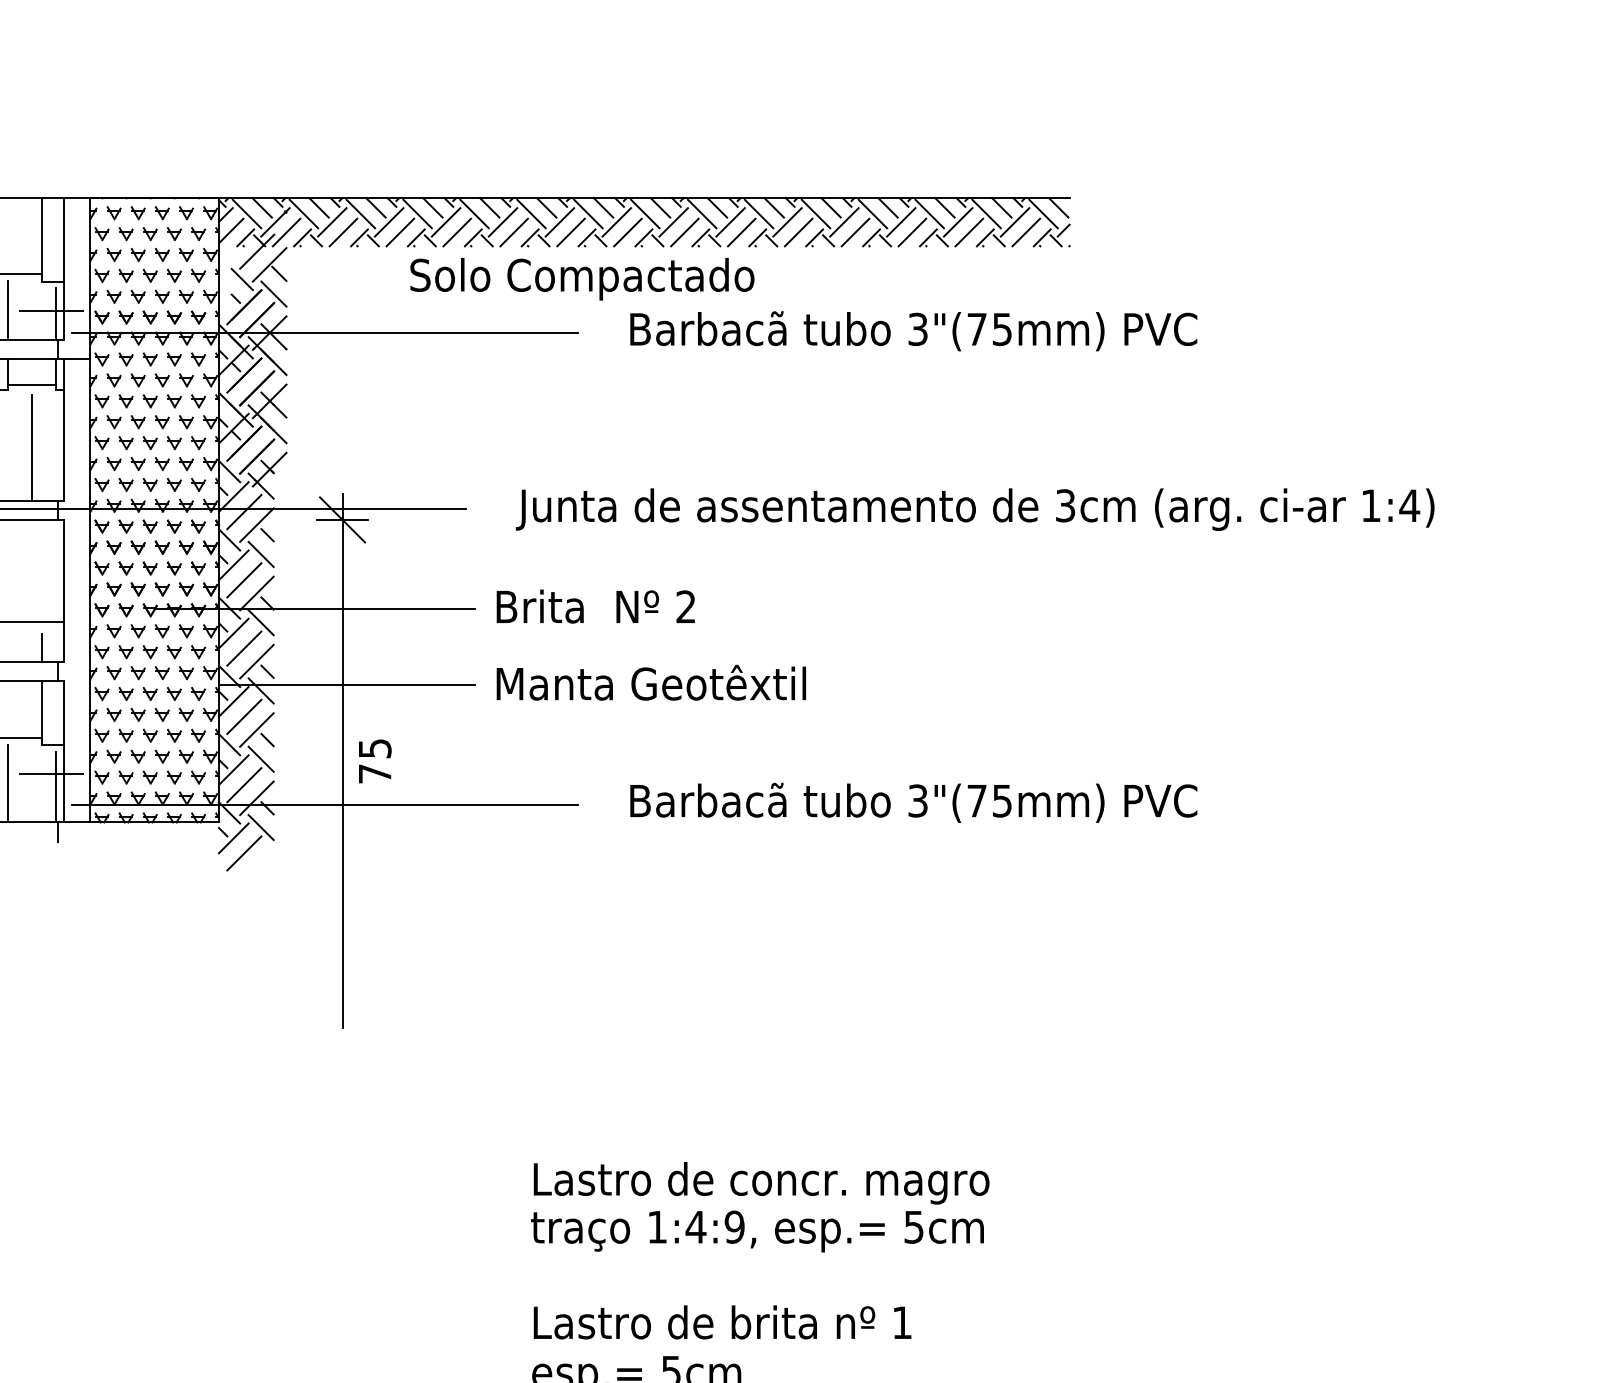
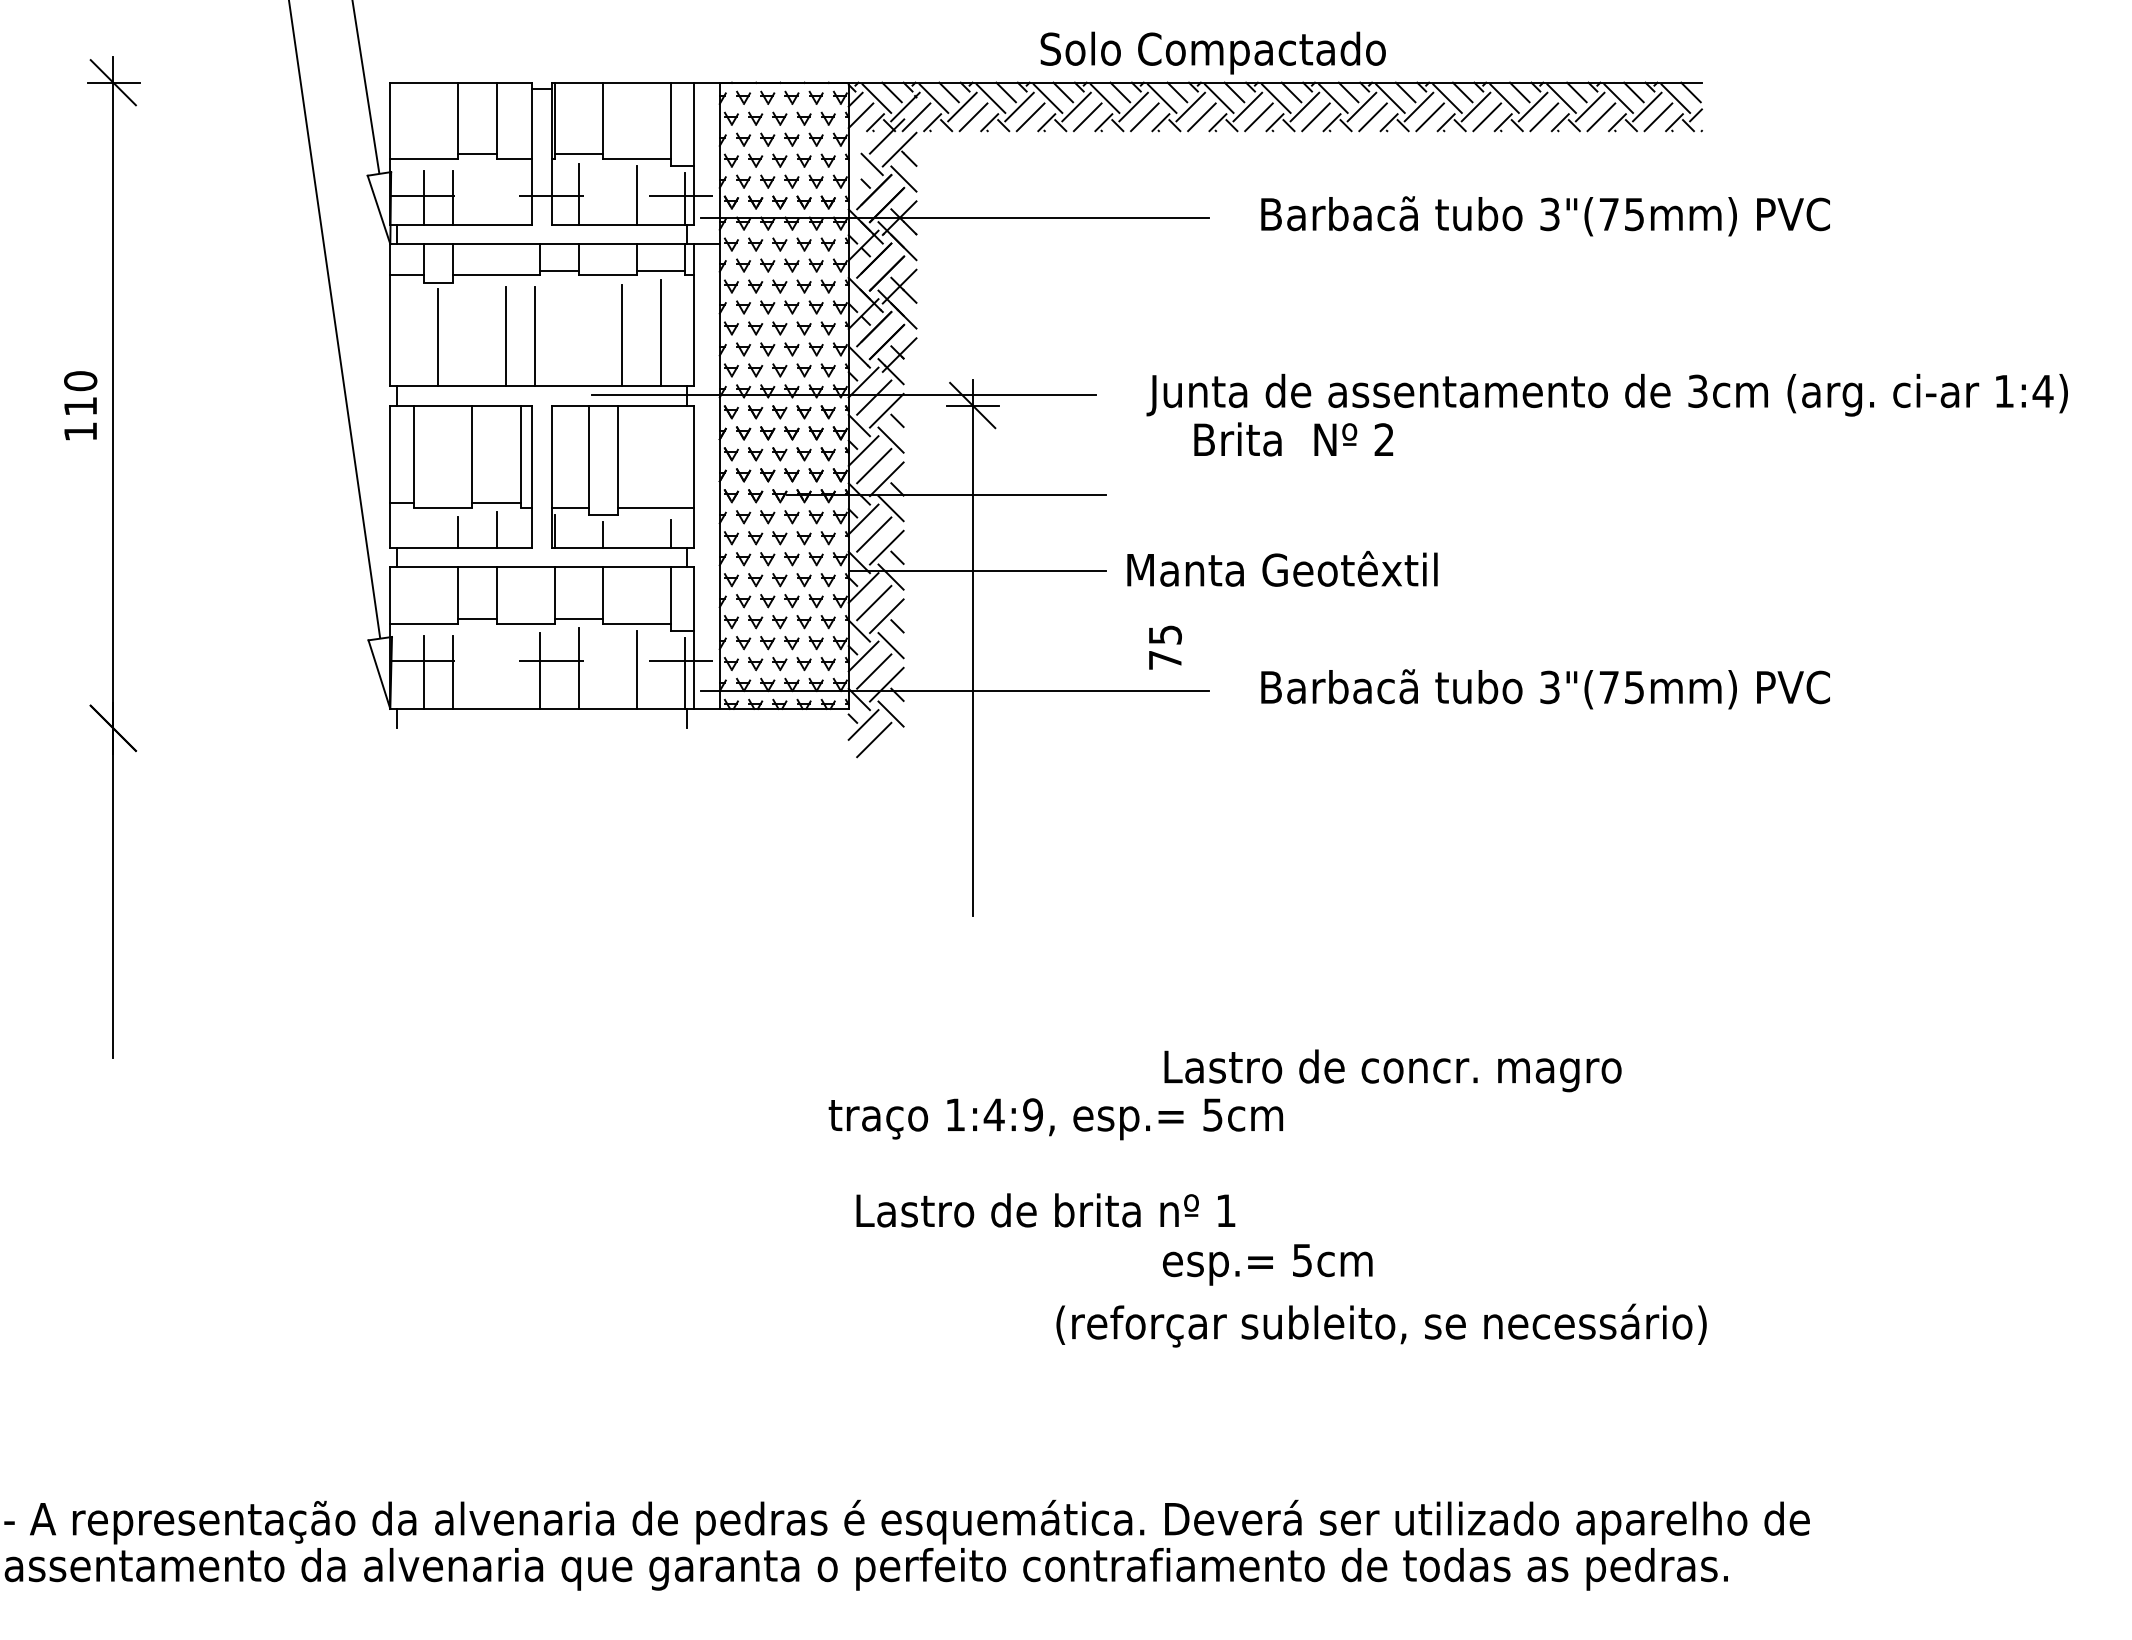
text: (581, 278) -> (1212, 52), moved
text: (595, 606) -> (1293, 439), moved
text: (375, 761) -> (1165, 647), moved
text: (757, 1231) -> (1055, 1119), moved
text: (722, 1322) -> (1045, 1210), moved

